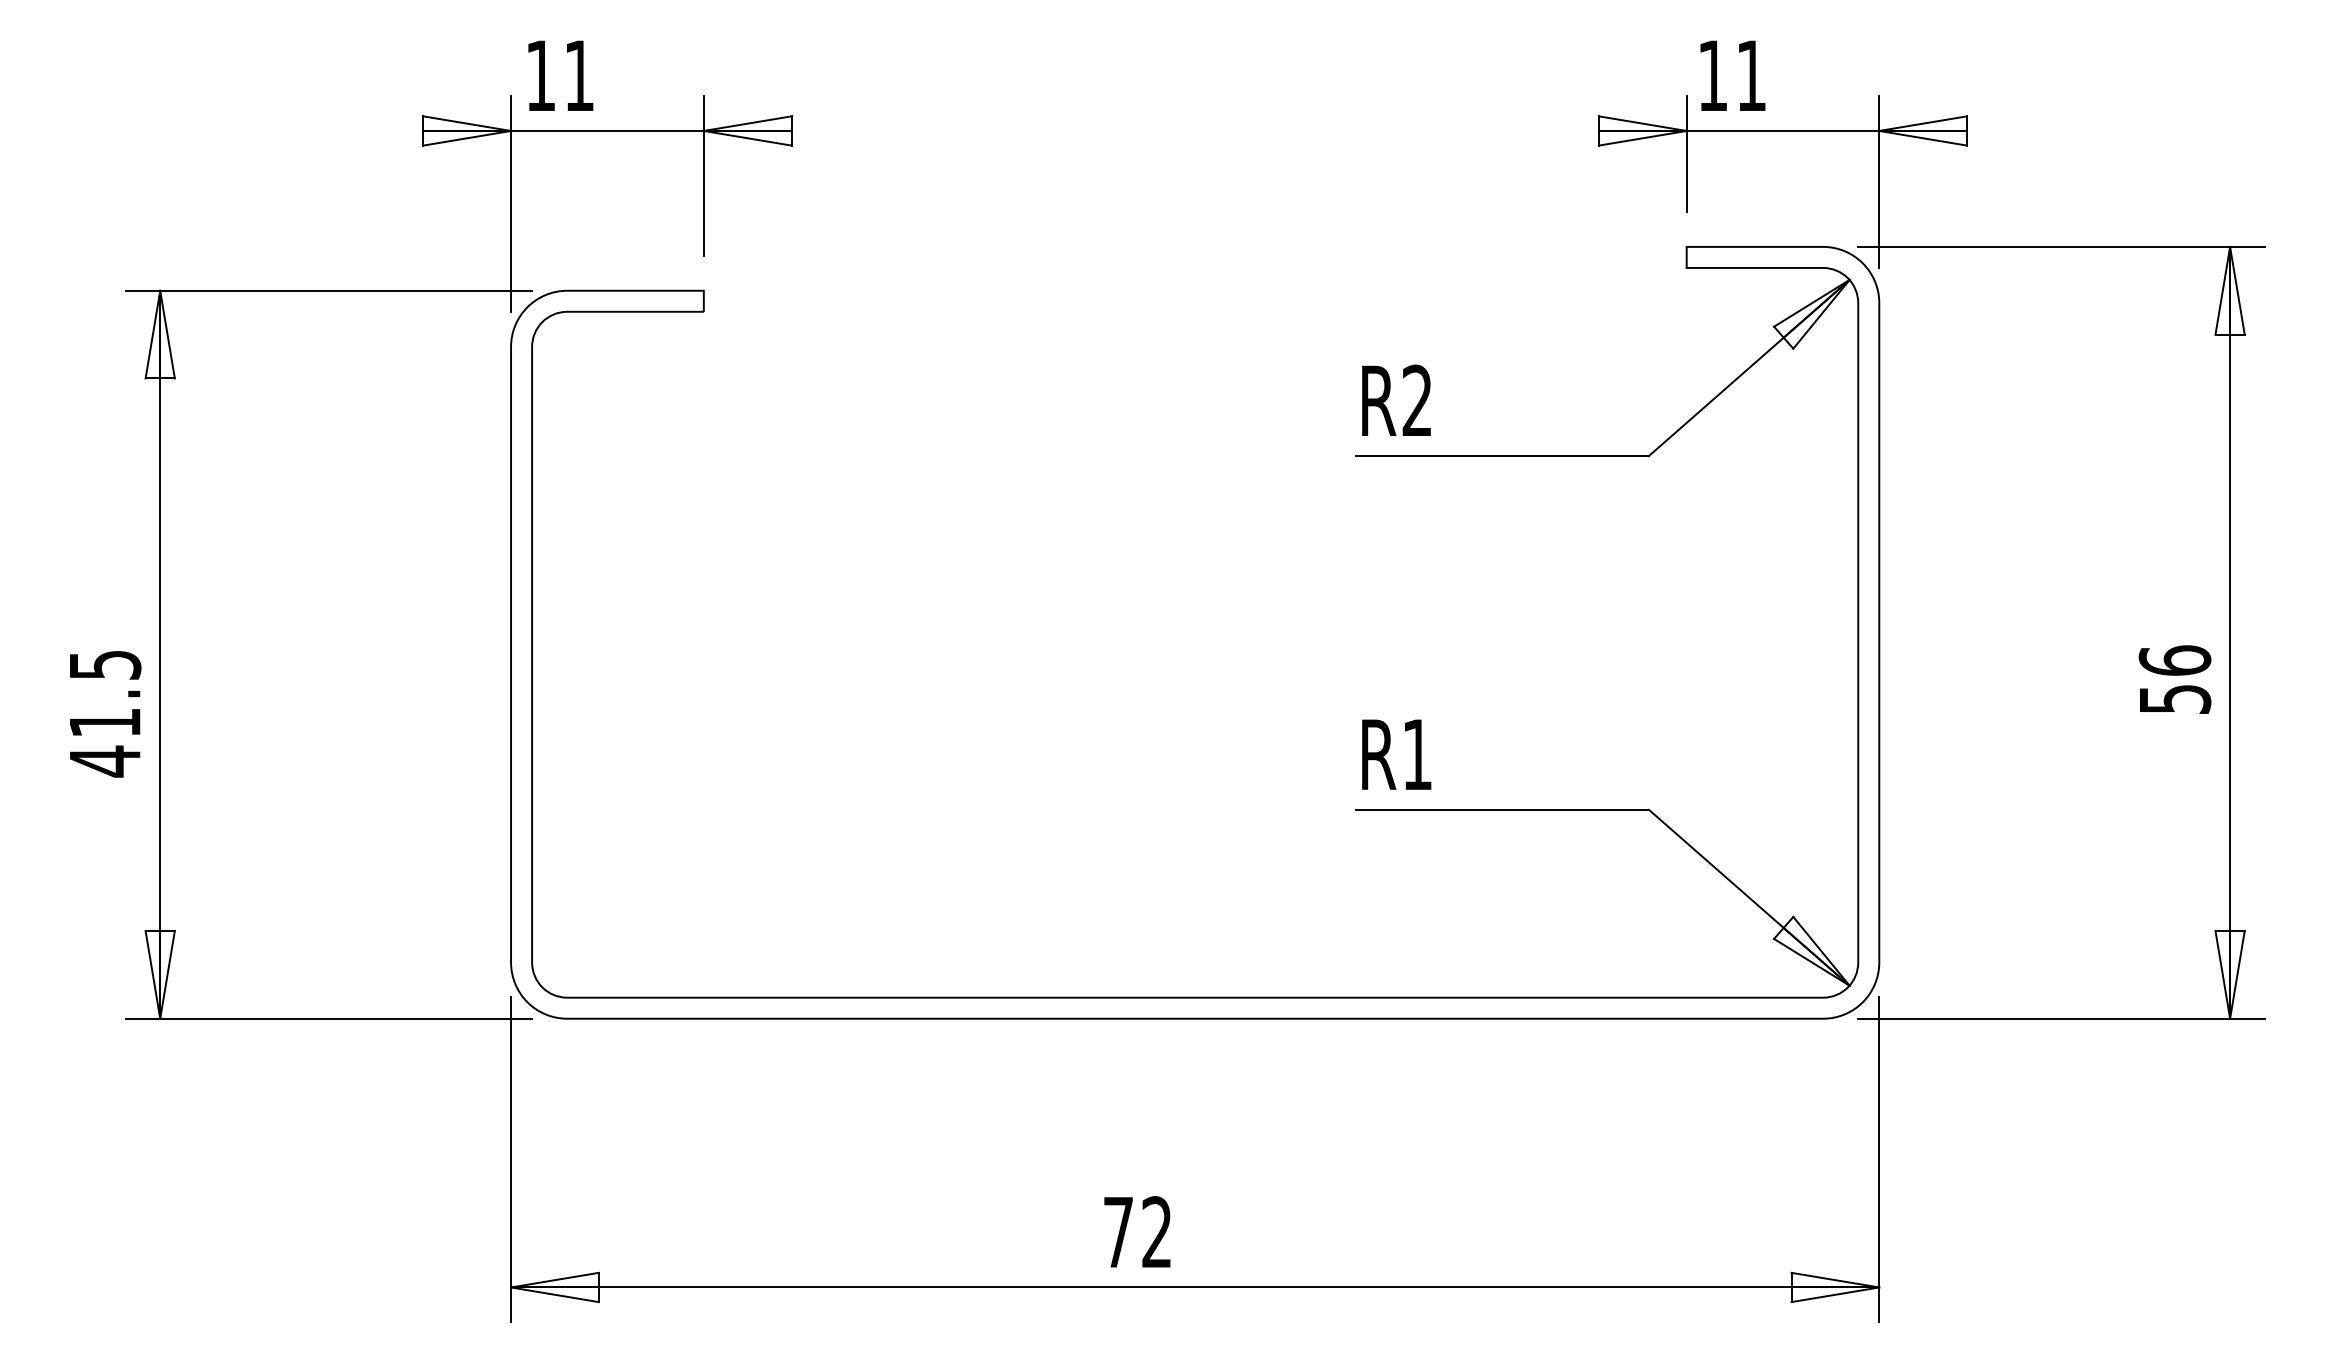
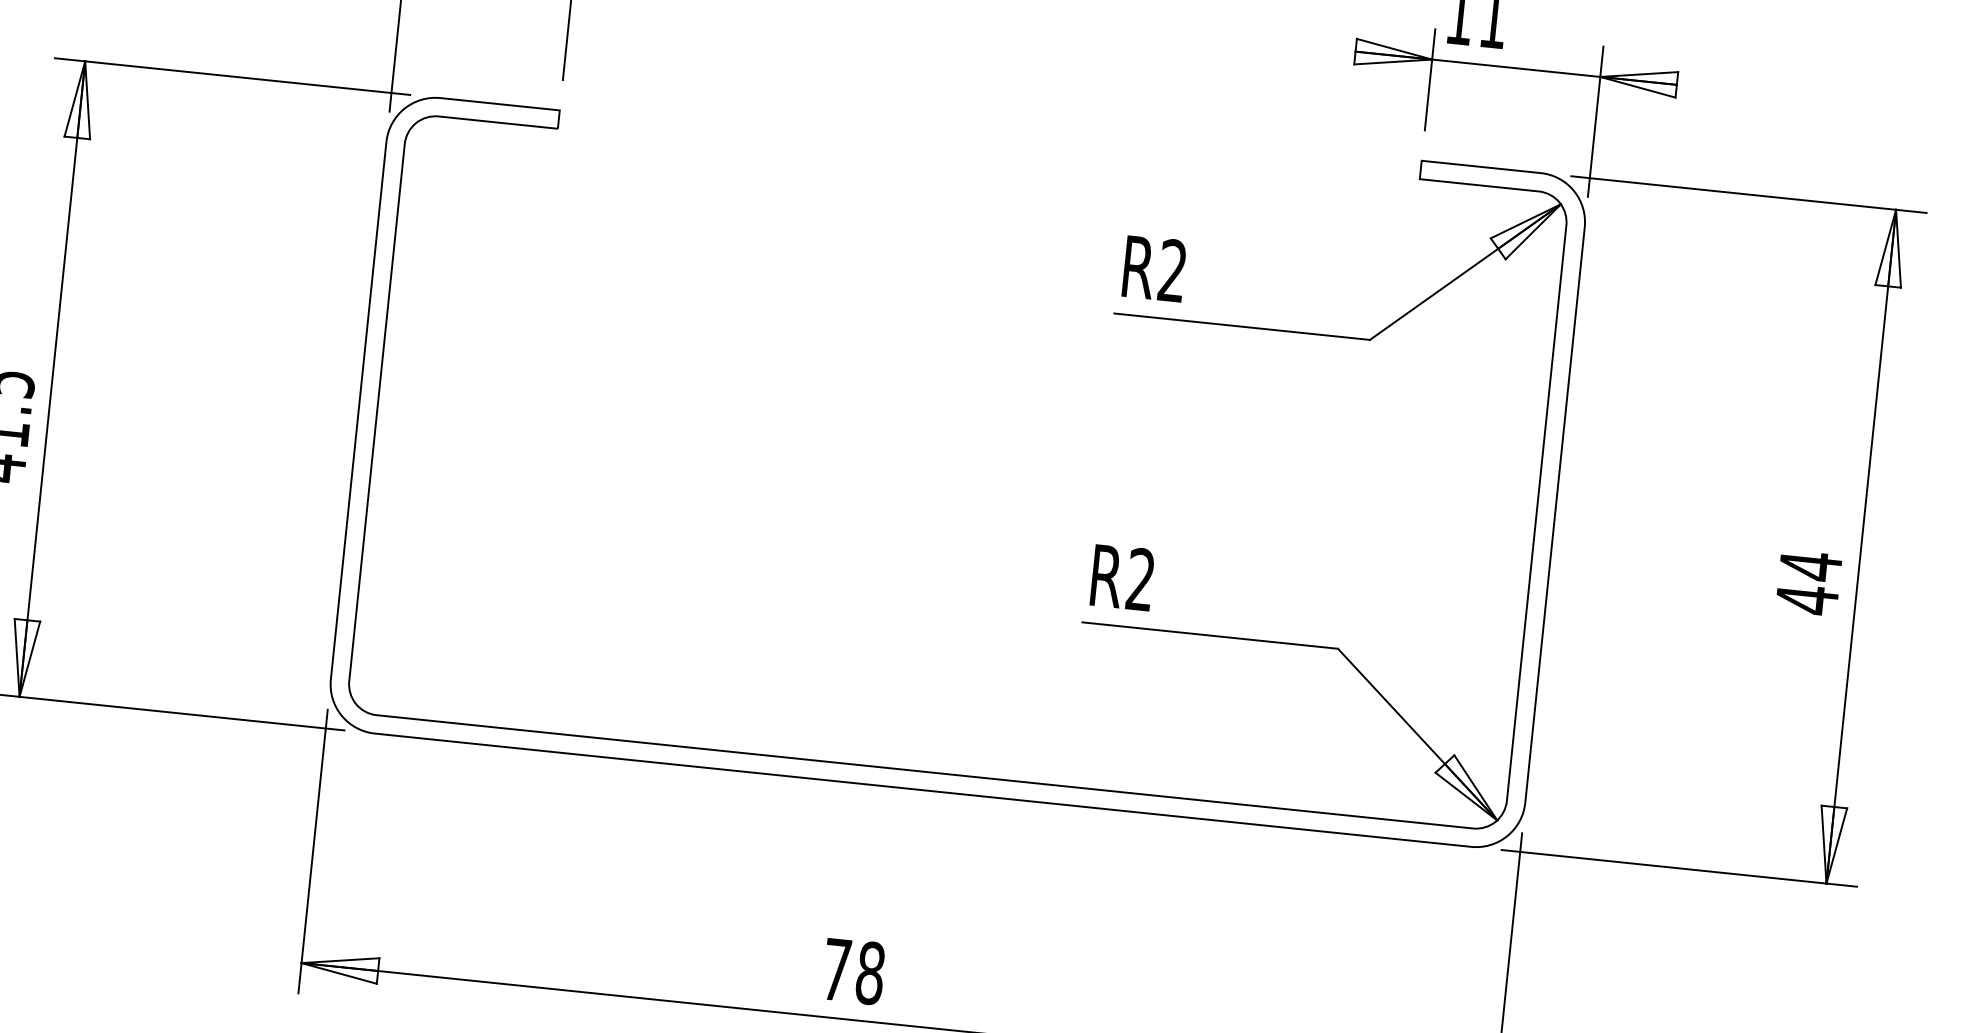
text: (2174, 679) -> (1808, 582), 56 -> 44
text: (1416, 753) -> (1140, 578), R1 -> R2
text: (1157, 1232) -> (870, 973), 72 -> 78

